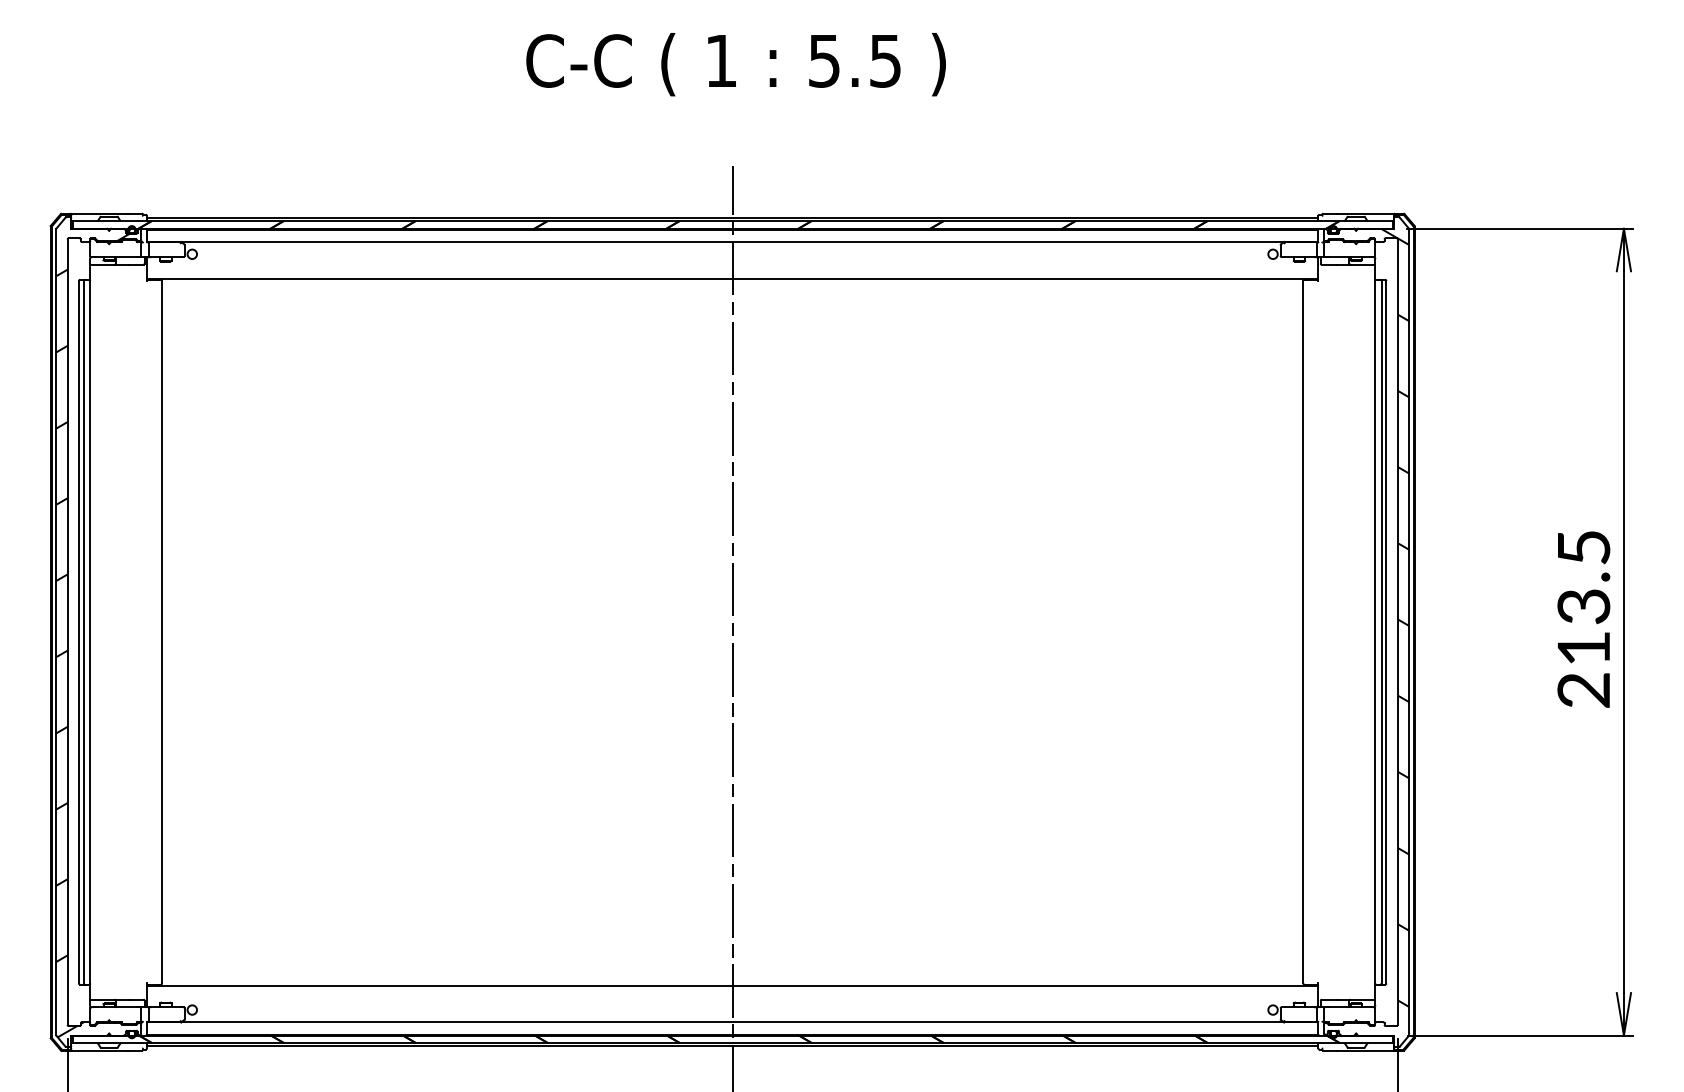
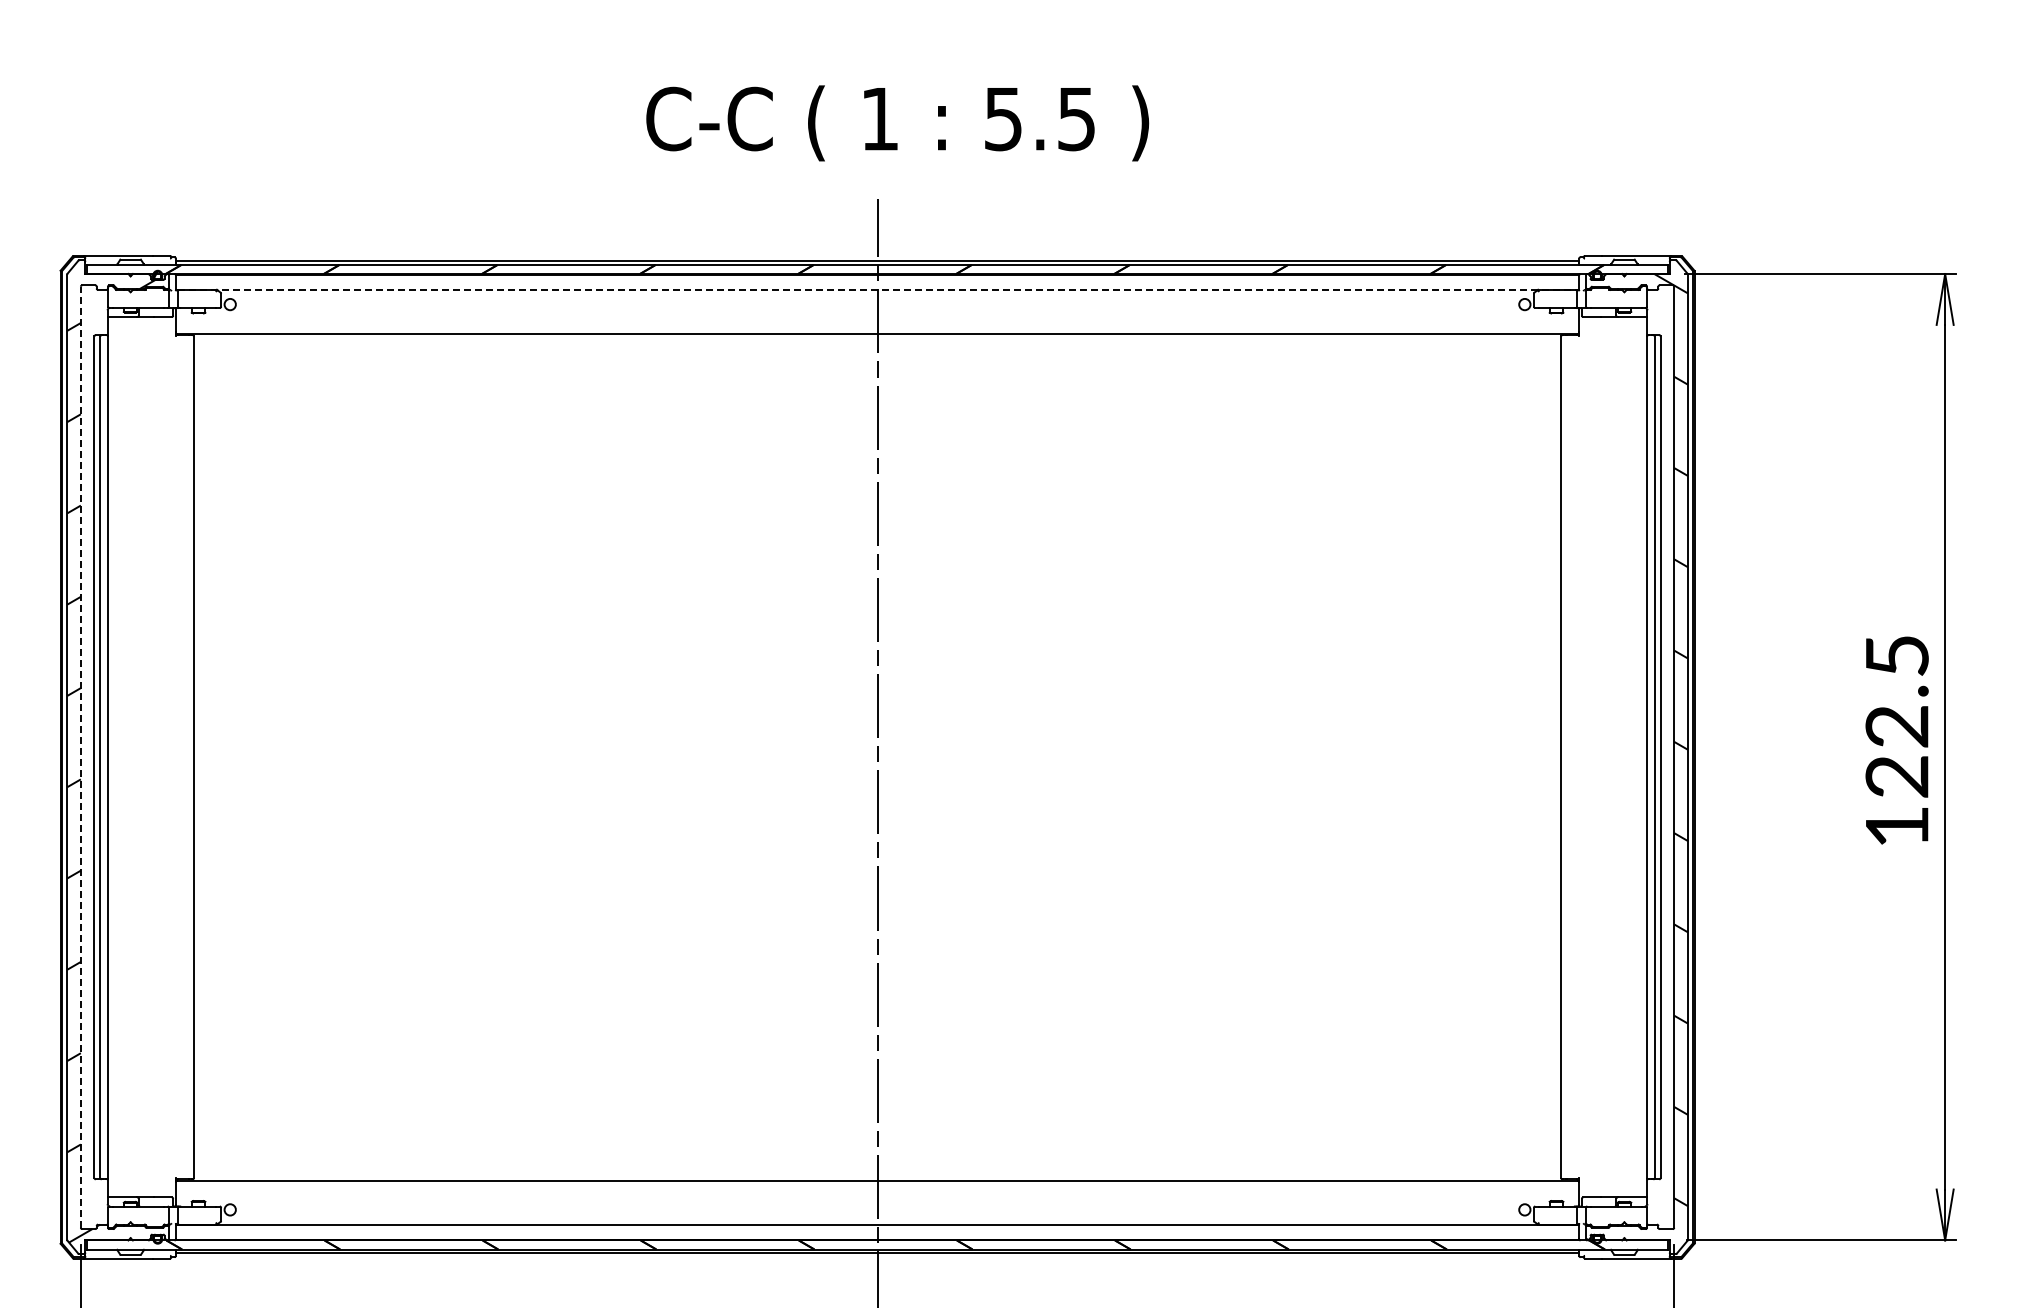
text: (735, 64) -> (897, 123), moved
line: (732, 241) -> (877, 289), solid -> dashed
line: (67, 632) -> (80, 757), solid -> dashed
text: (1583, 648) -> (1896, 776), 213.5 -> 122.5

